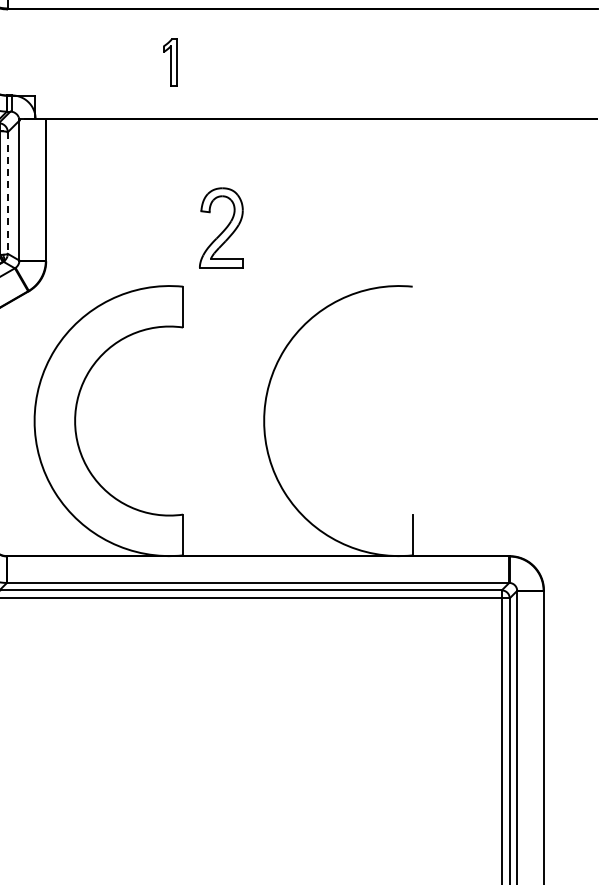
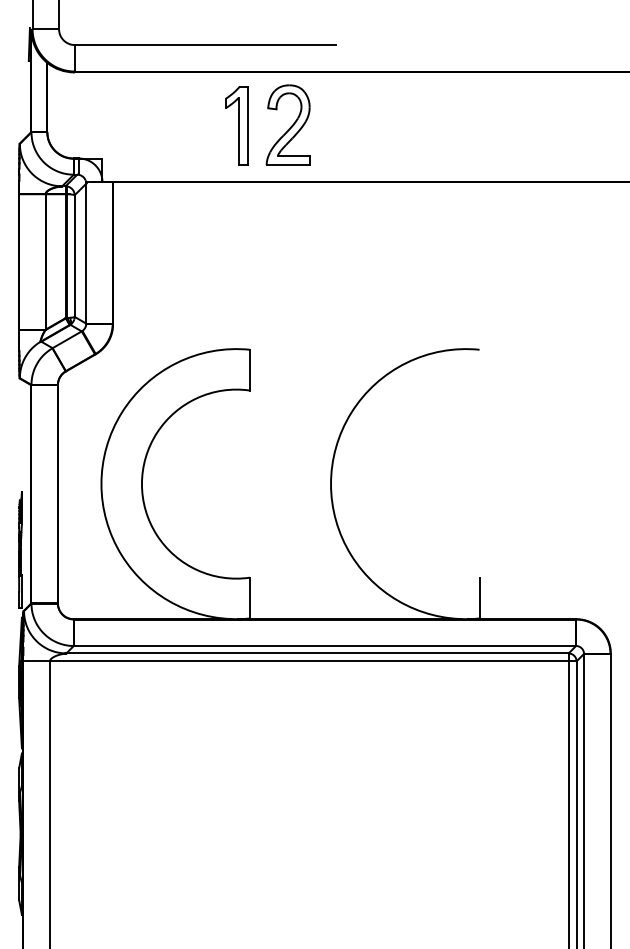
part: (169, 62) -> (236, 125), size x1.67
line: (7, 193) -> (74, 256), dashed -> solid
part: (220, 227) -> (287, 124), moved

